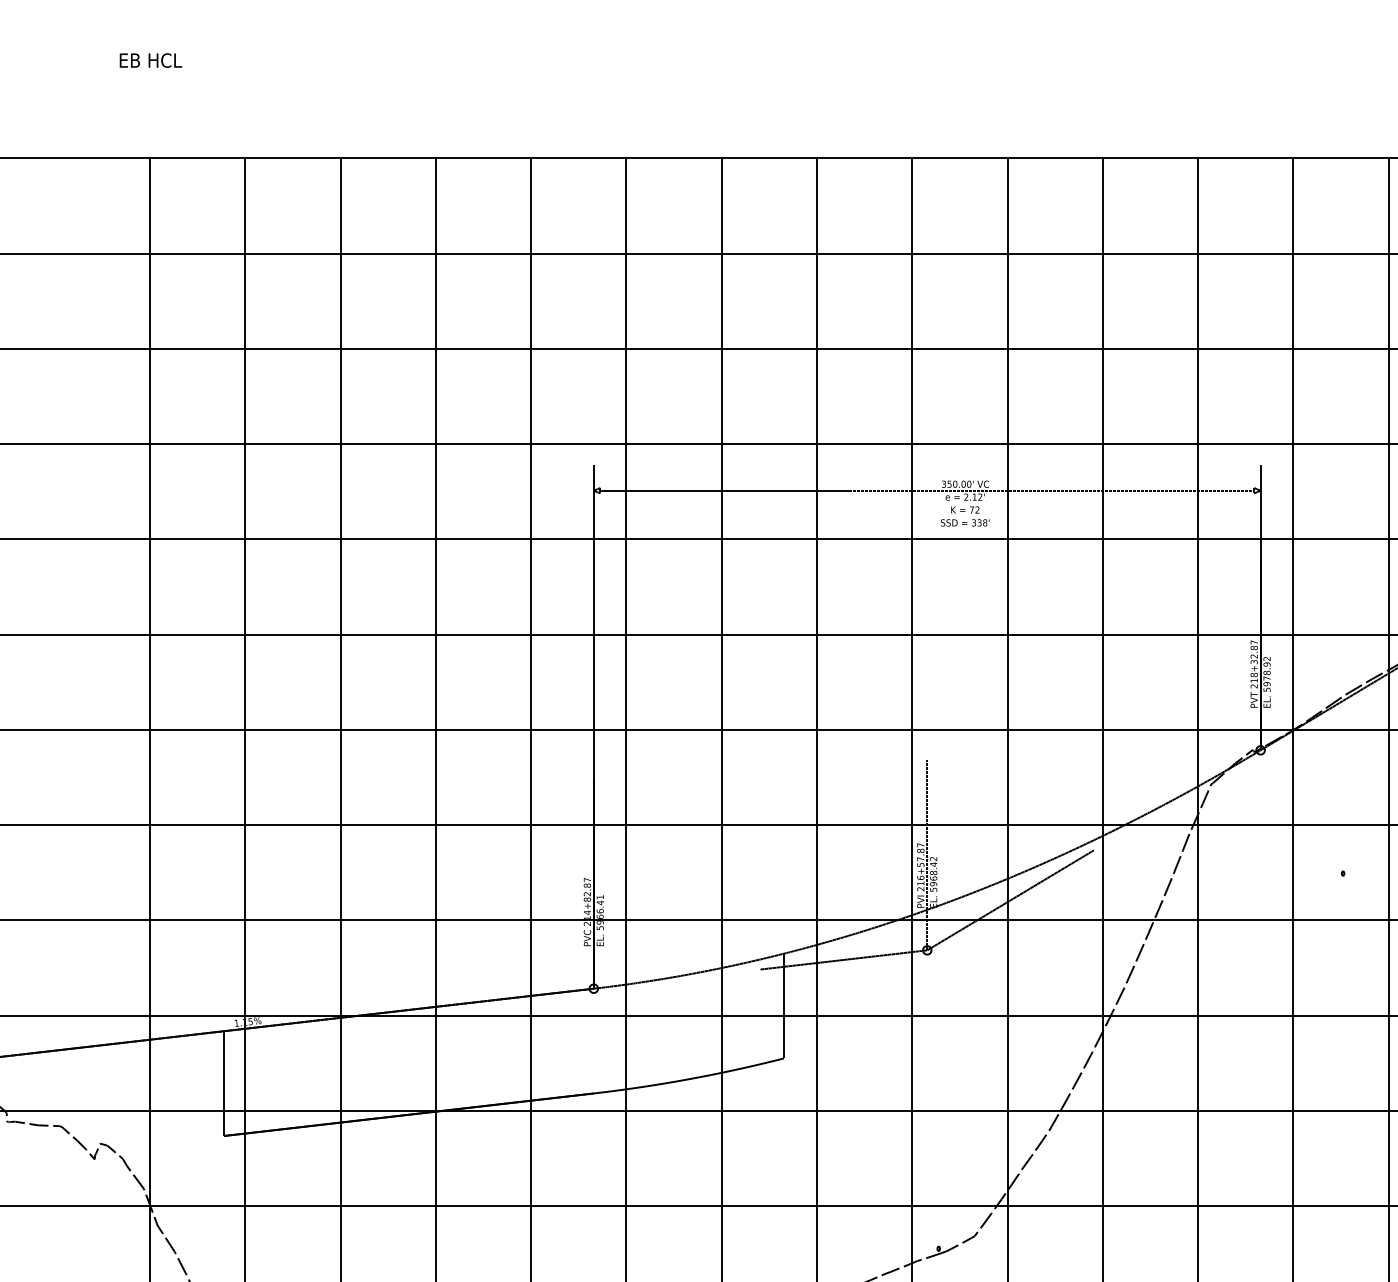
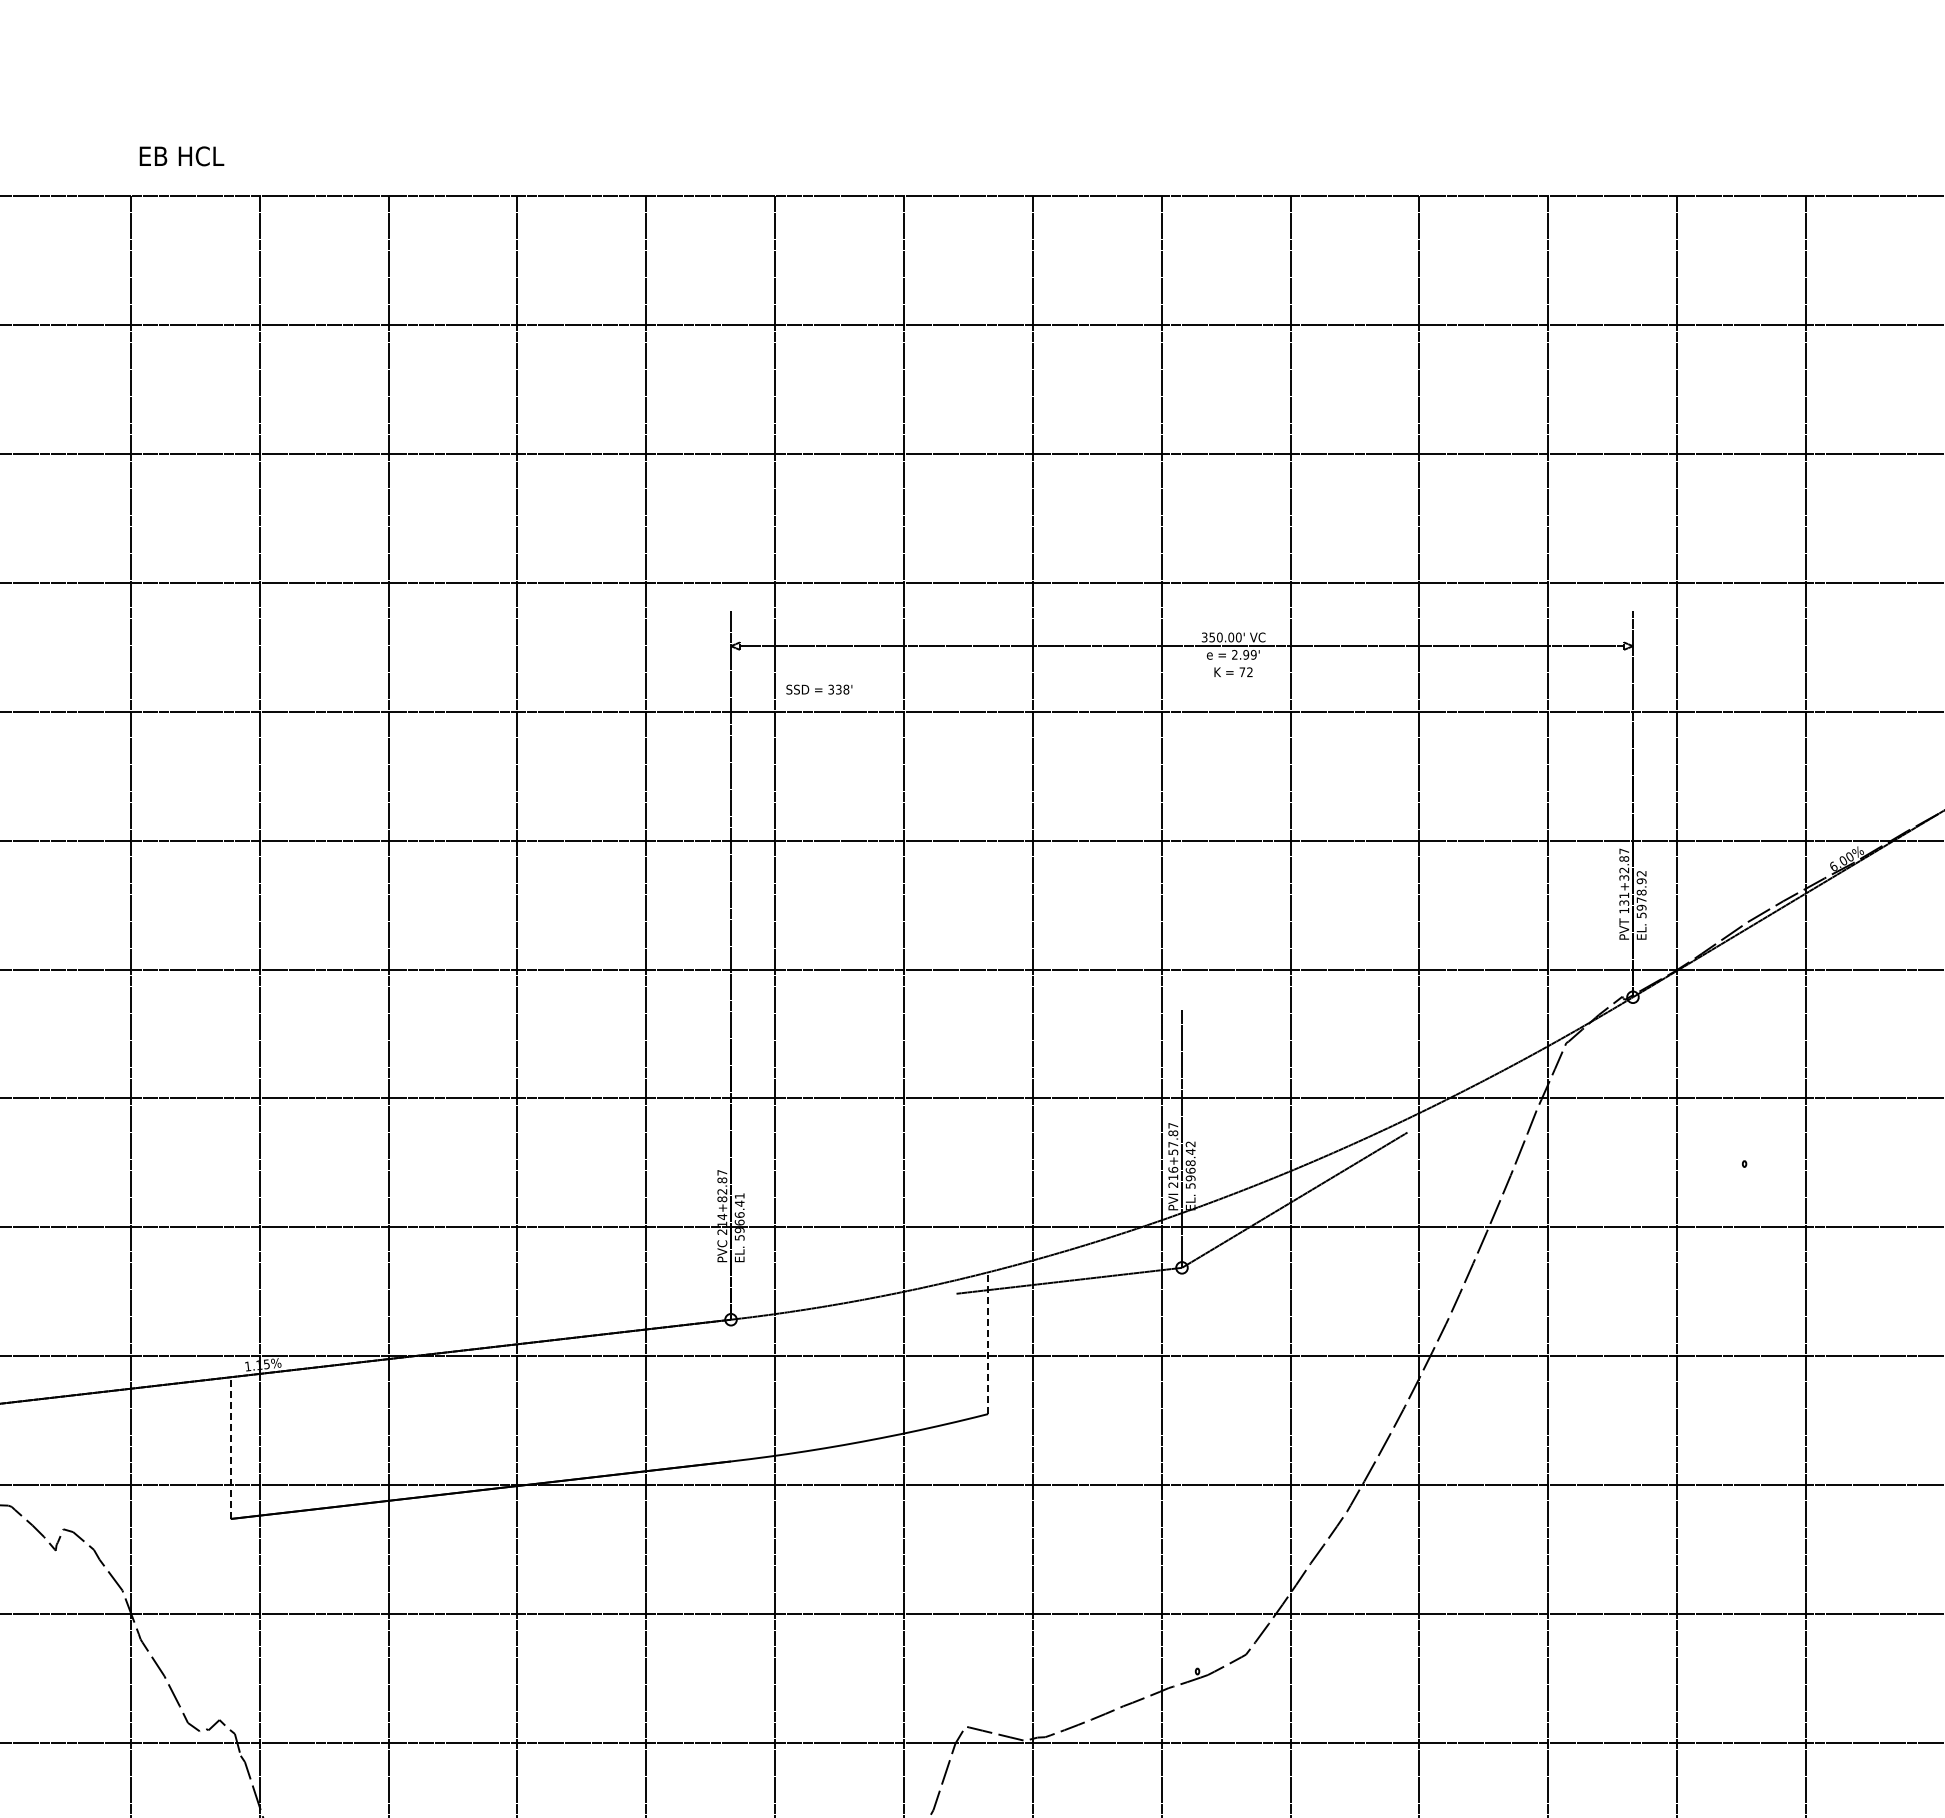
text: (150, 60) -> (181, 156), moved
text: (977, 496) -> (1249, 654), 2.12' -> 2.99'
text: (965, 522) -> (819, 689), moved
text: (1254, 680) -> (1624, 902), 218+32.87 -> 131+32.87
line: (784, 1006) -> (988, 1343), solid -> dashed
line: (223, 1083) -> (230, 1448), solid -> dashed

